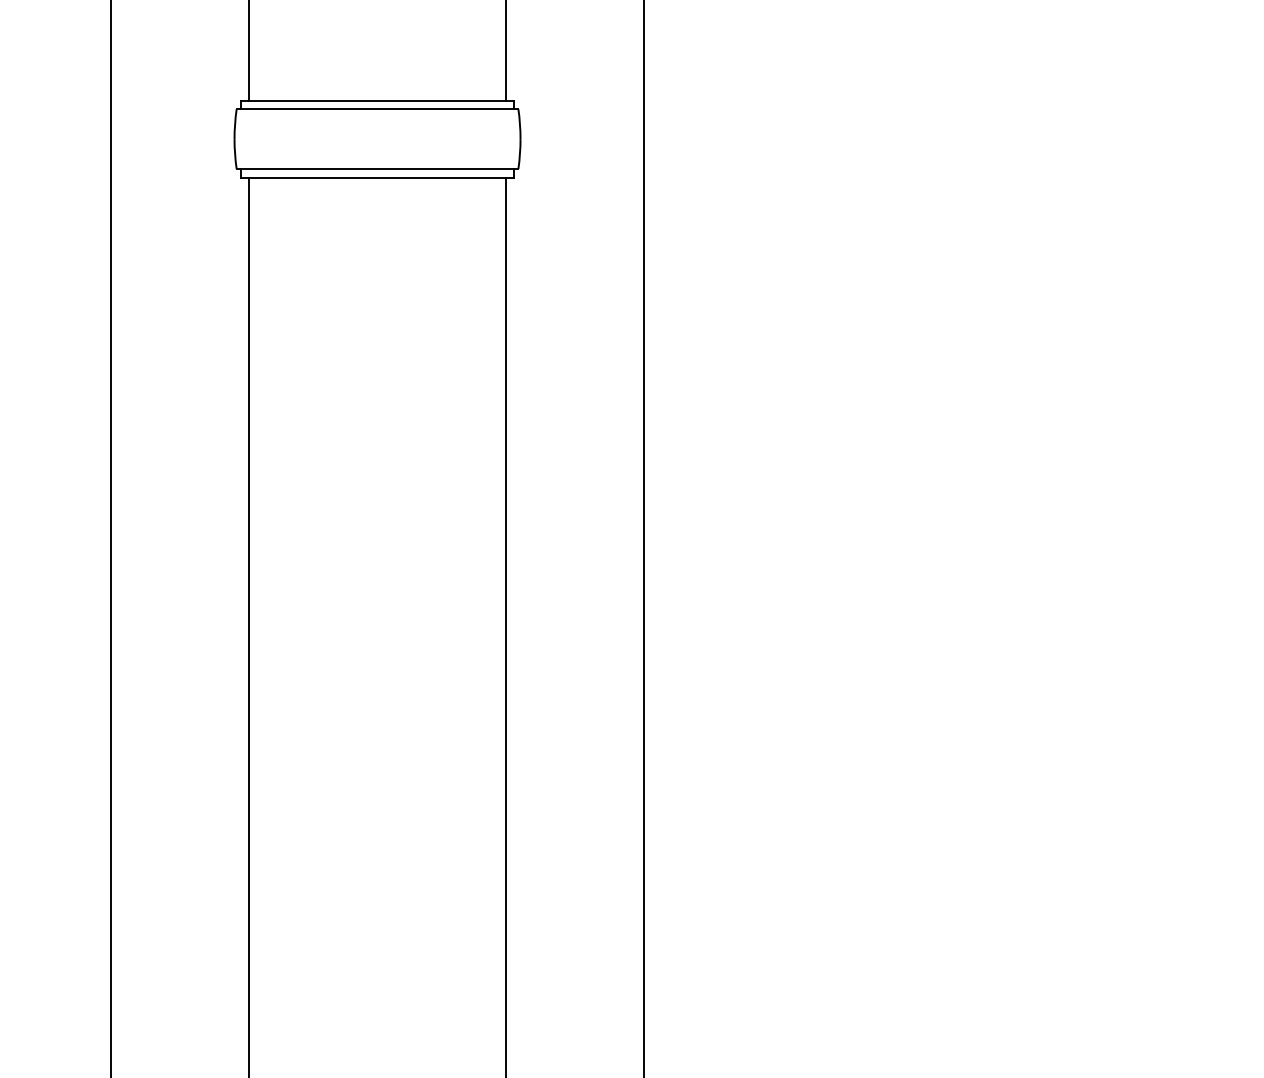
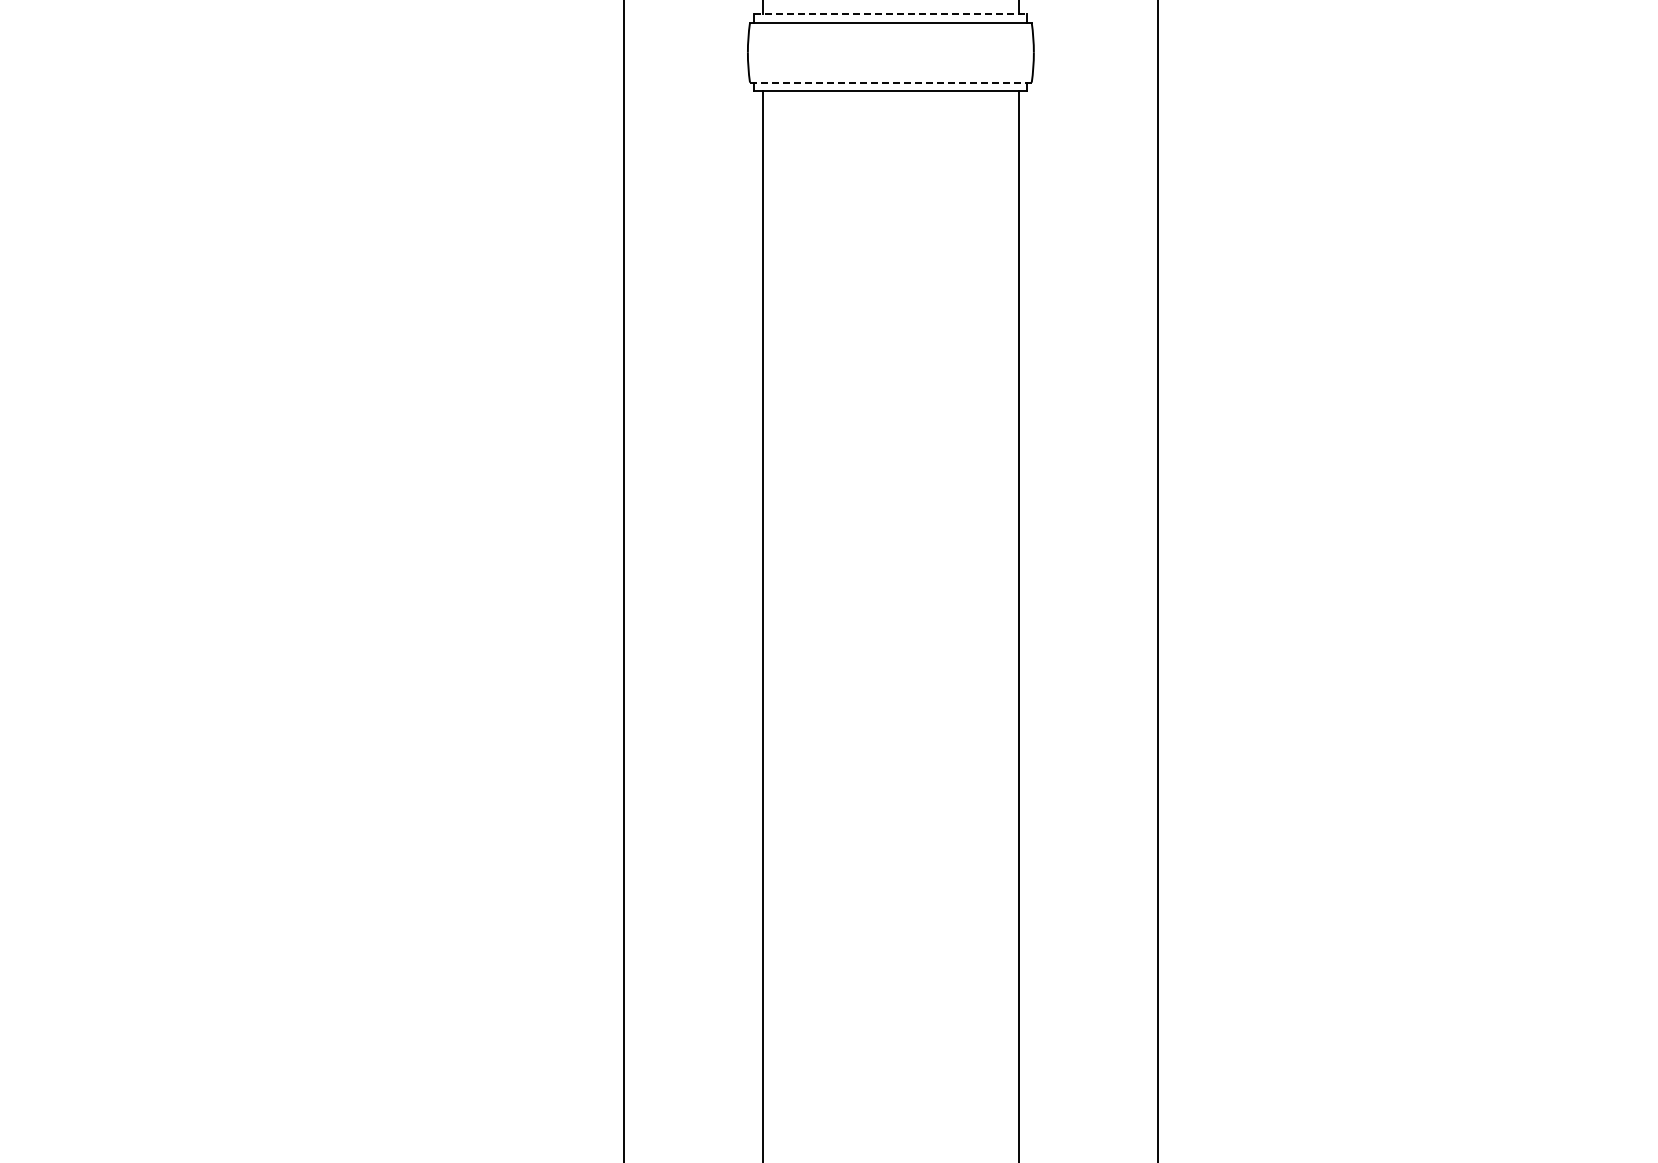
line: (377, 100) -> (890, 14), solid -> dashed
line: (377, 168) -> (890, 82), solid -> dashed

